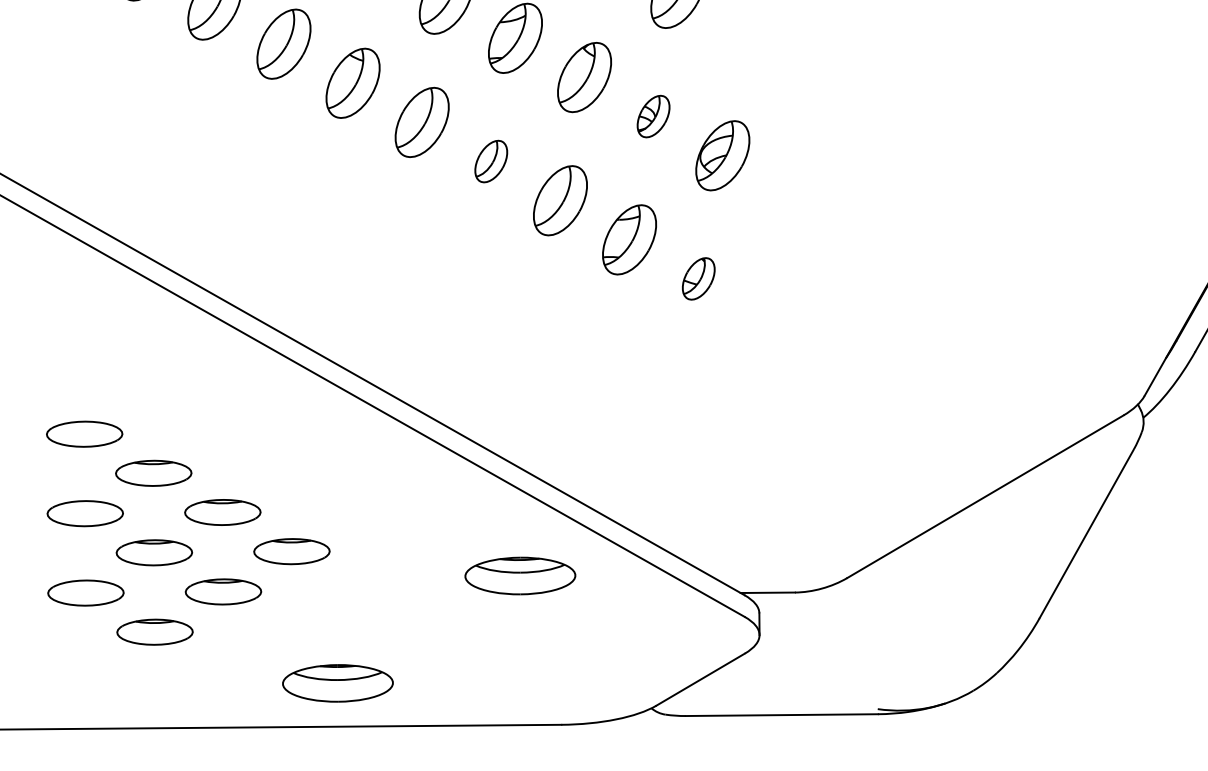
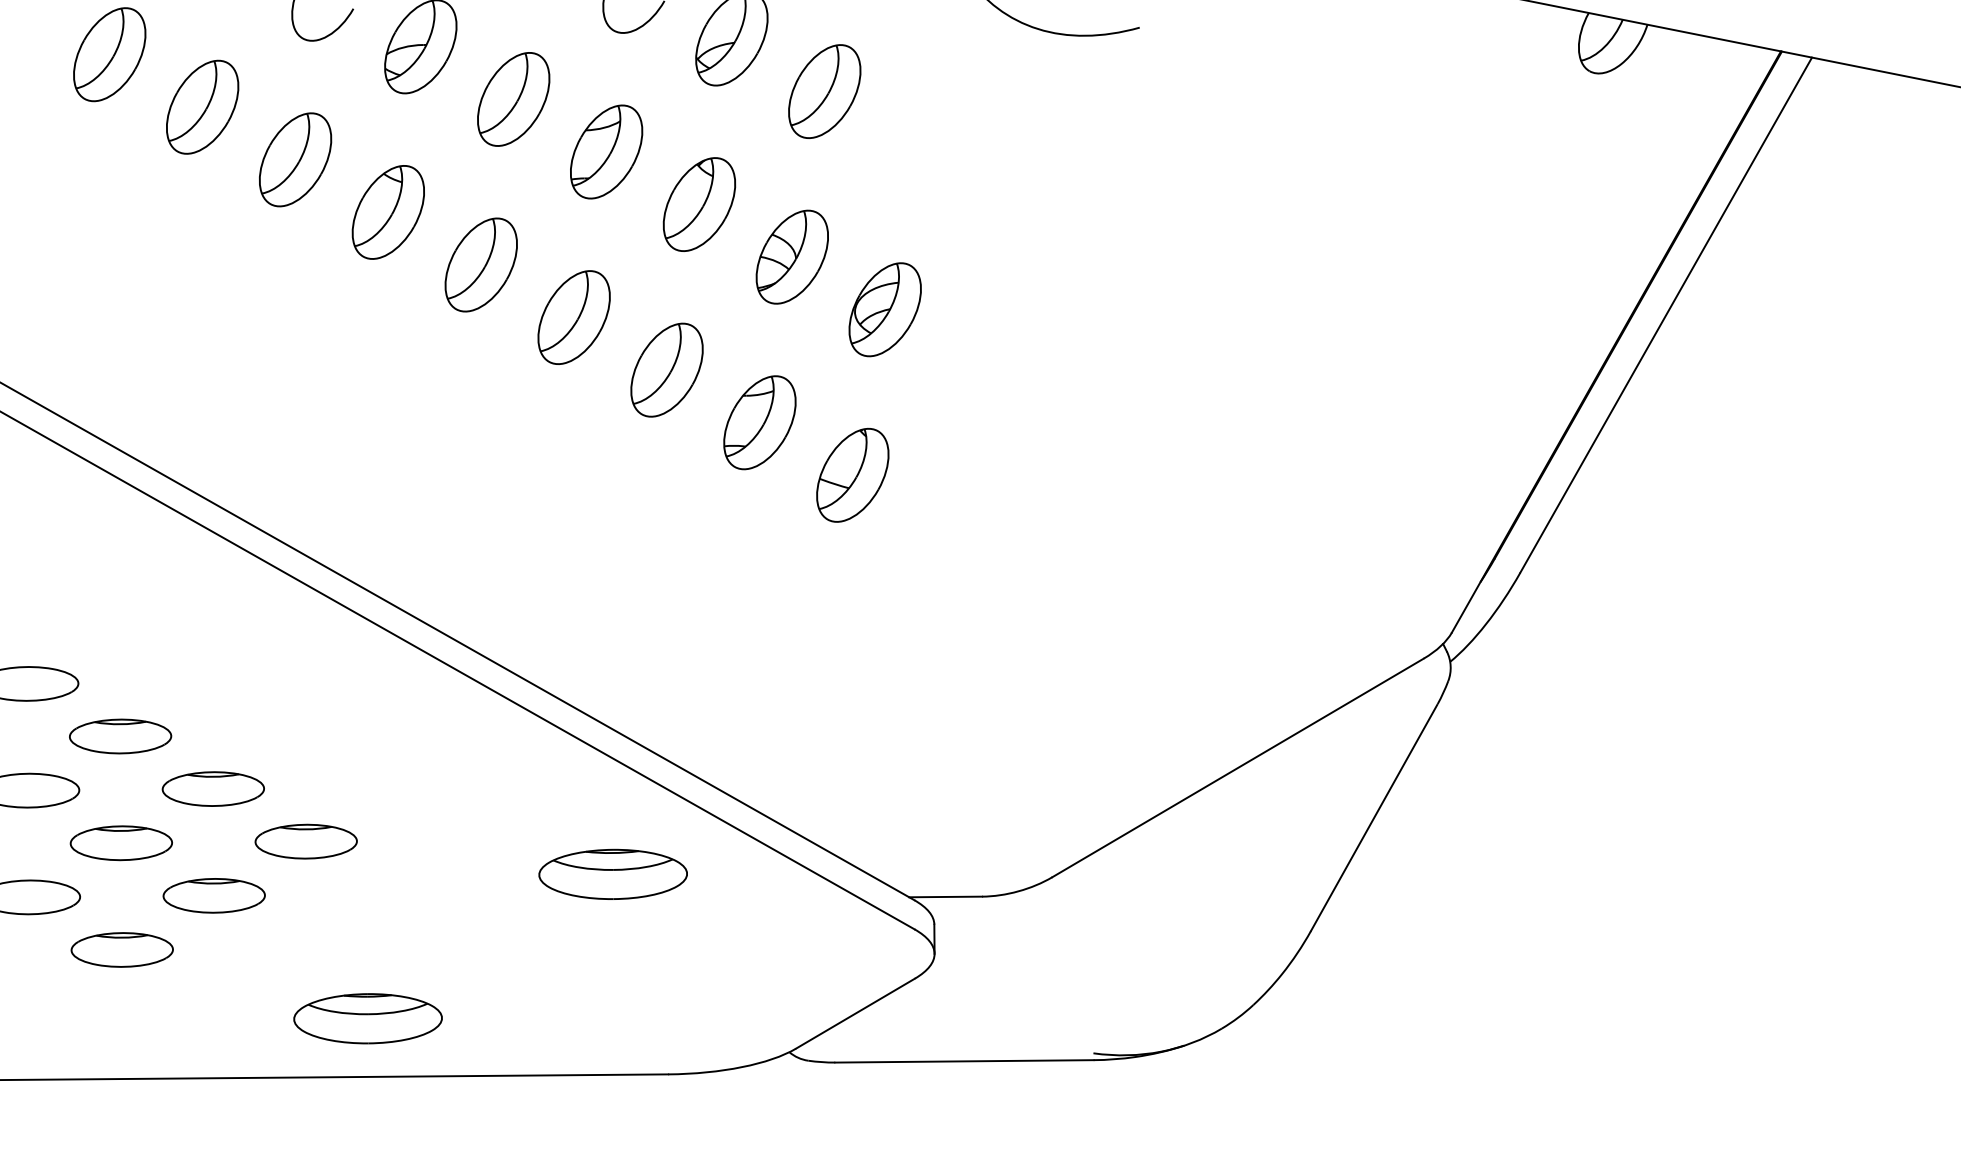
part: (653, 116) -> (791, 256), size x1.67
part: (490, 161) -> (573, 317), size x1.67
part: (698, 278) -> (852, 474), size x1.67

